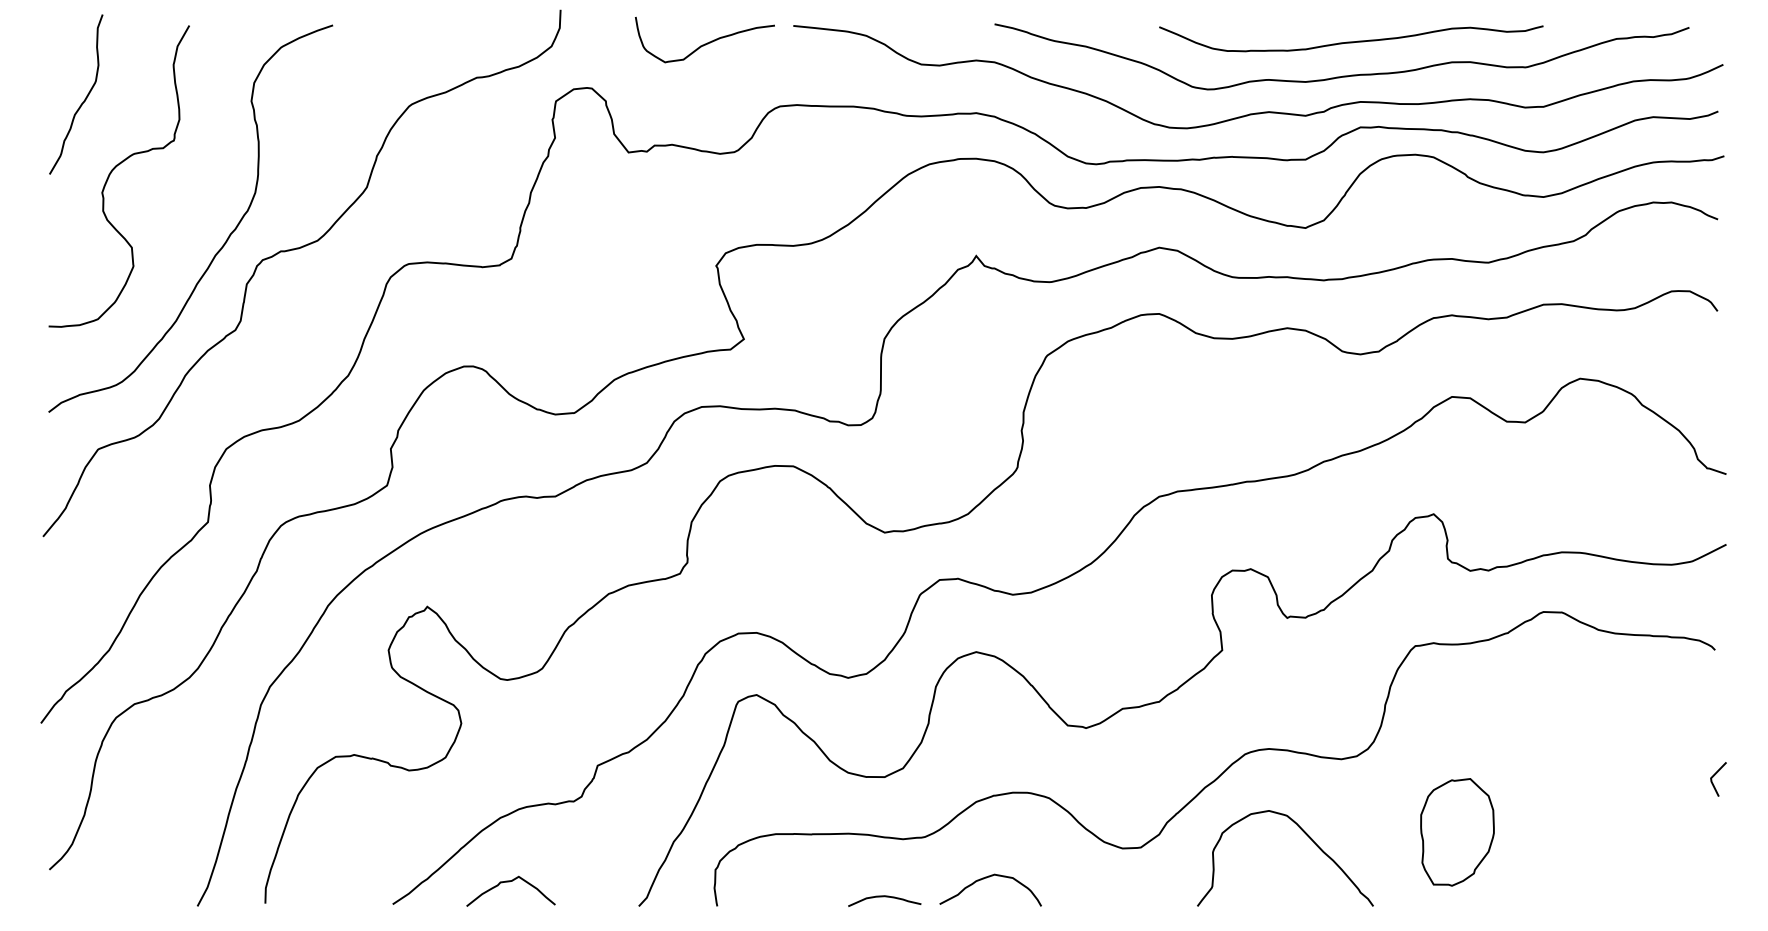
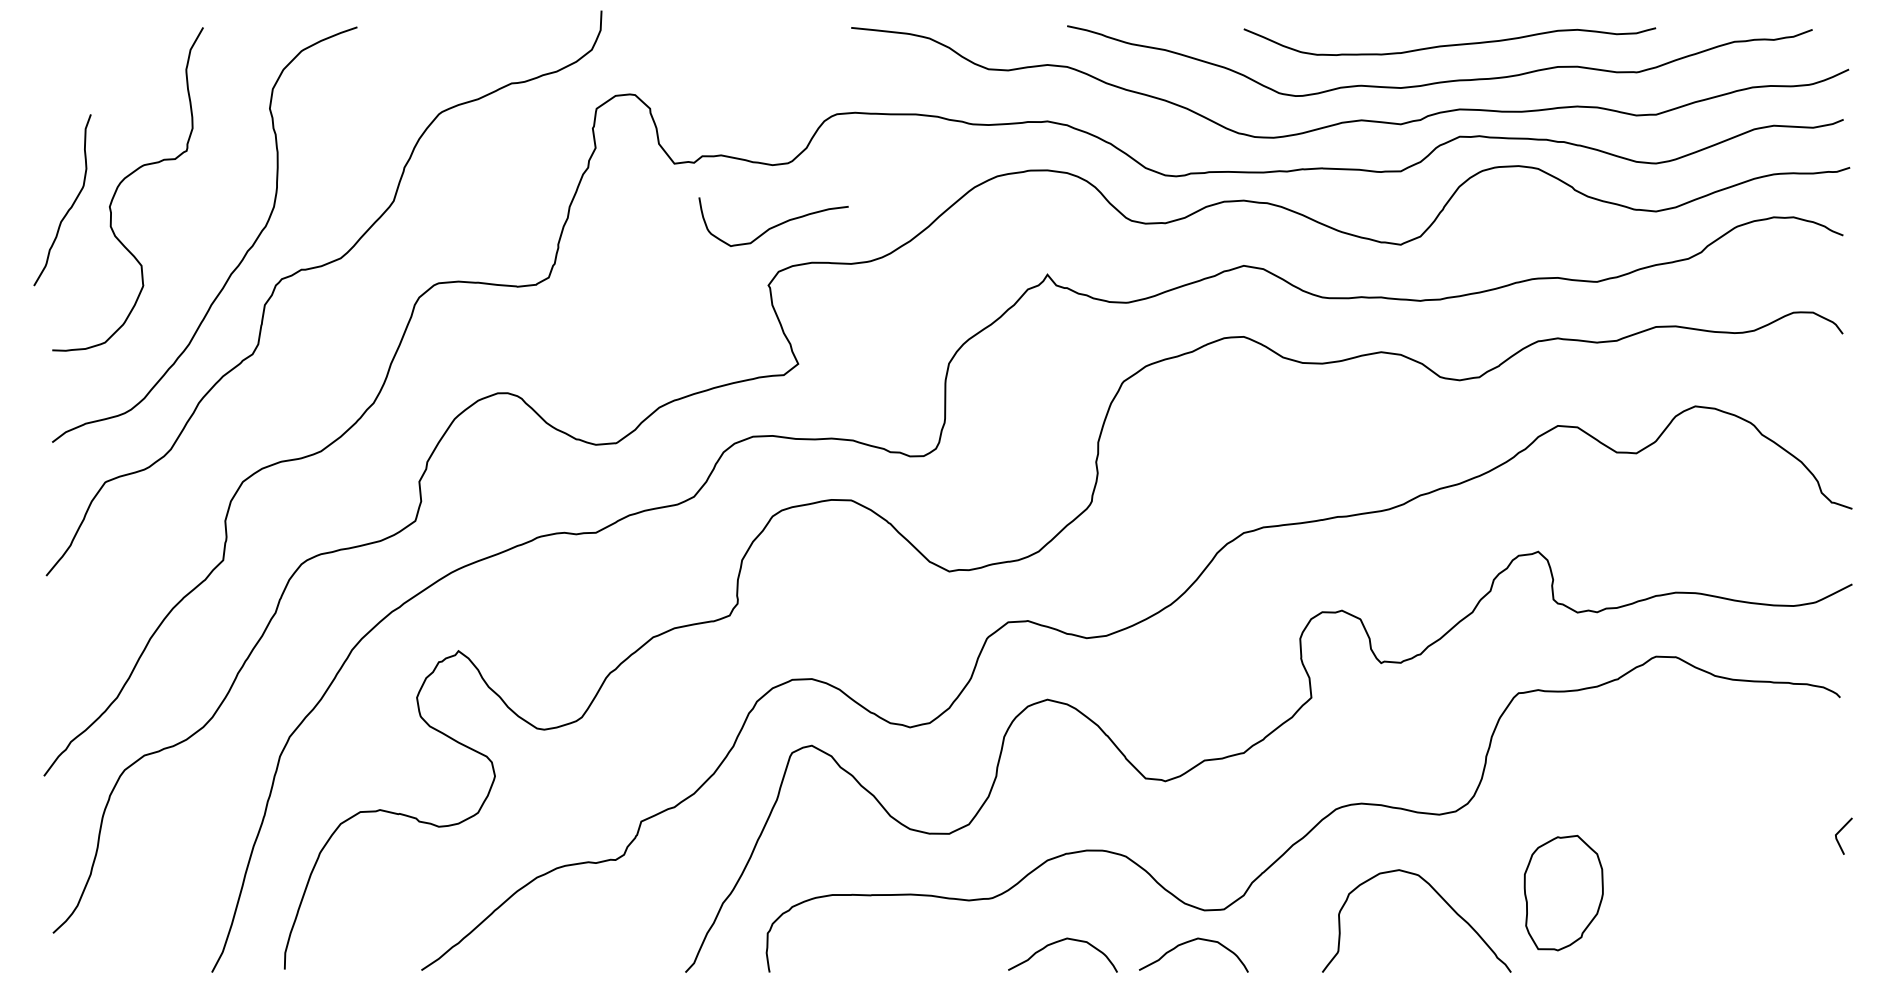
curve: (704, 43) -> (773, 225), moved
curve: (83, 100) -> (70, 206), moved
curve: (1307, 836) -> (1440, 897), moved
curve: (1108, 878) -> (1189, 942), added
curve: (509, 882) -> (546, 946), removed
curve: (884, 897) -> (949, 962), removed

